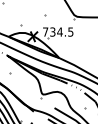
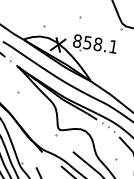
text: (58, 31) -> (95, 43), 734.5 -> 858.1

